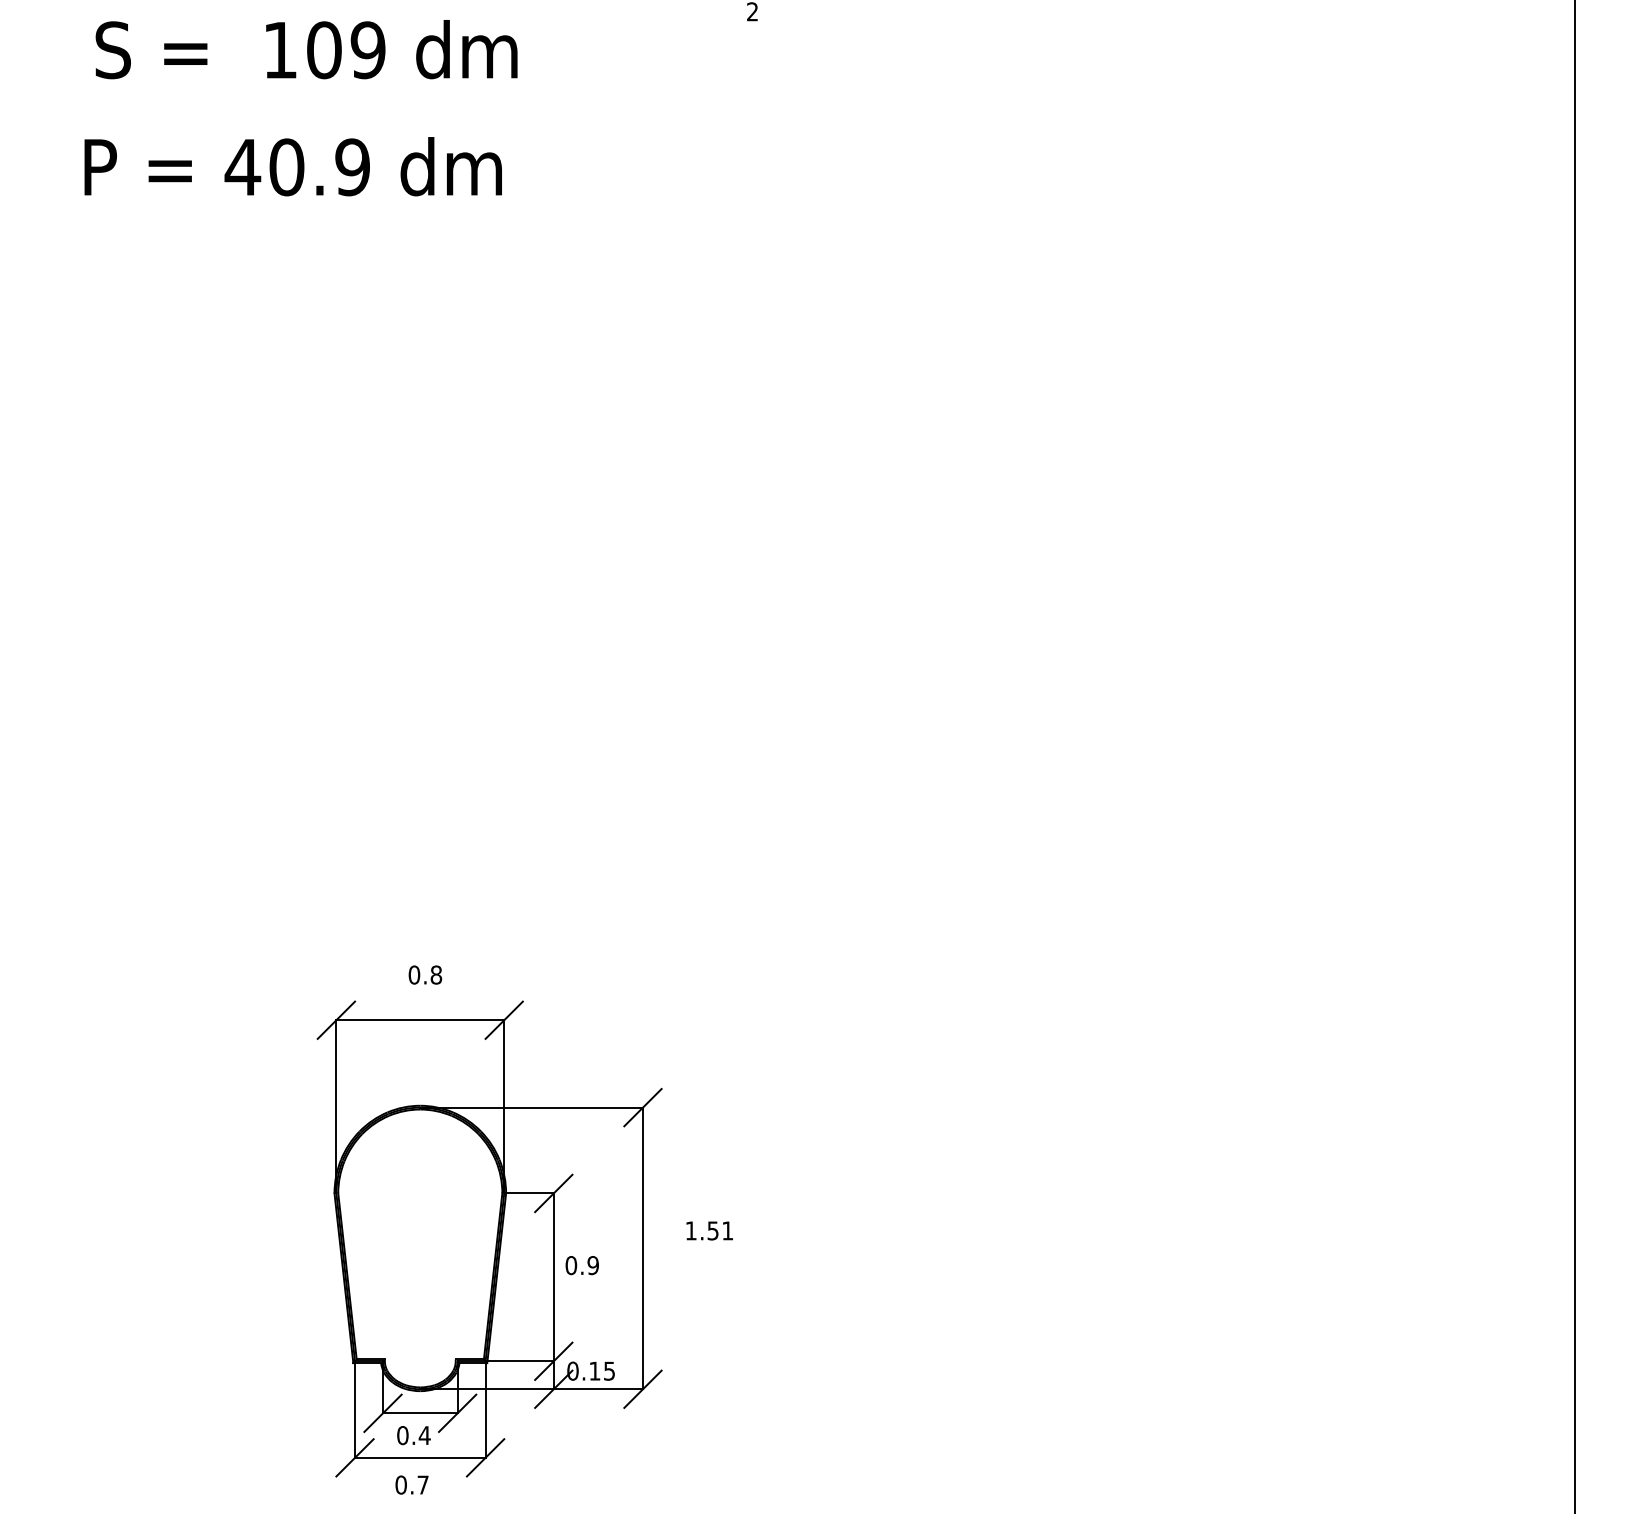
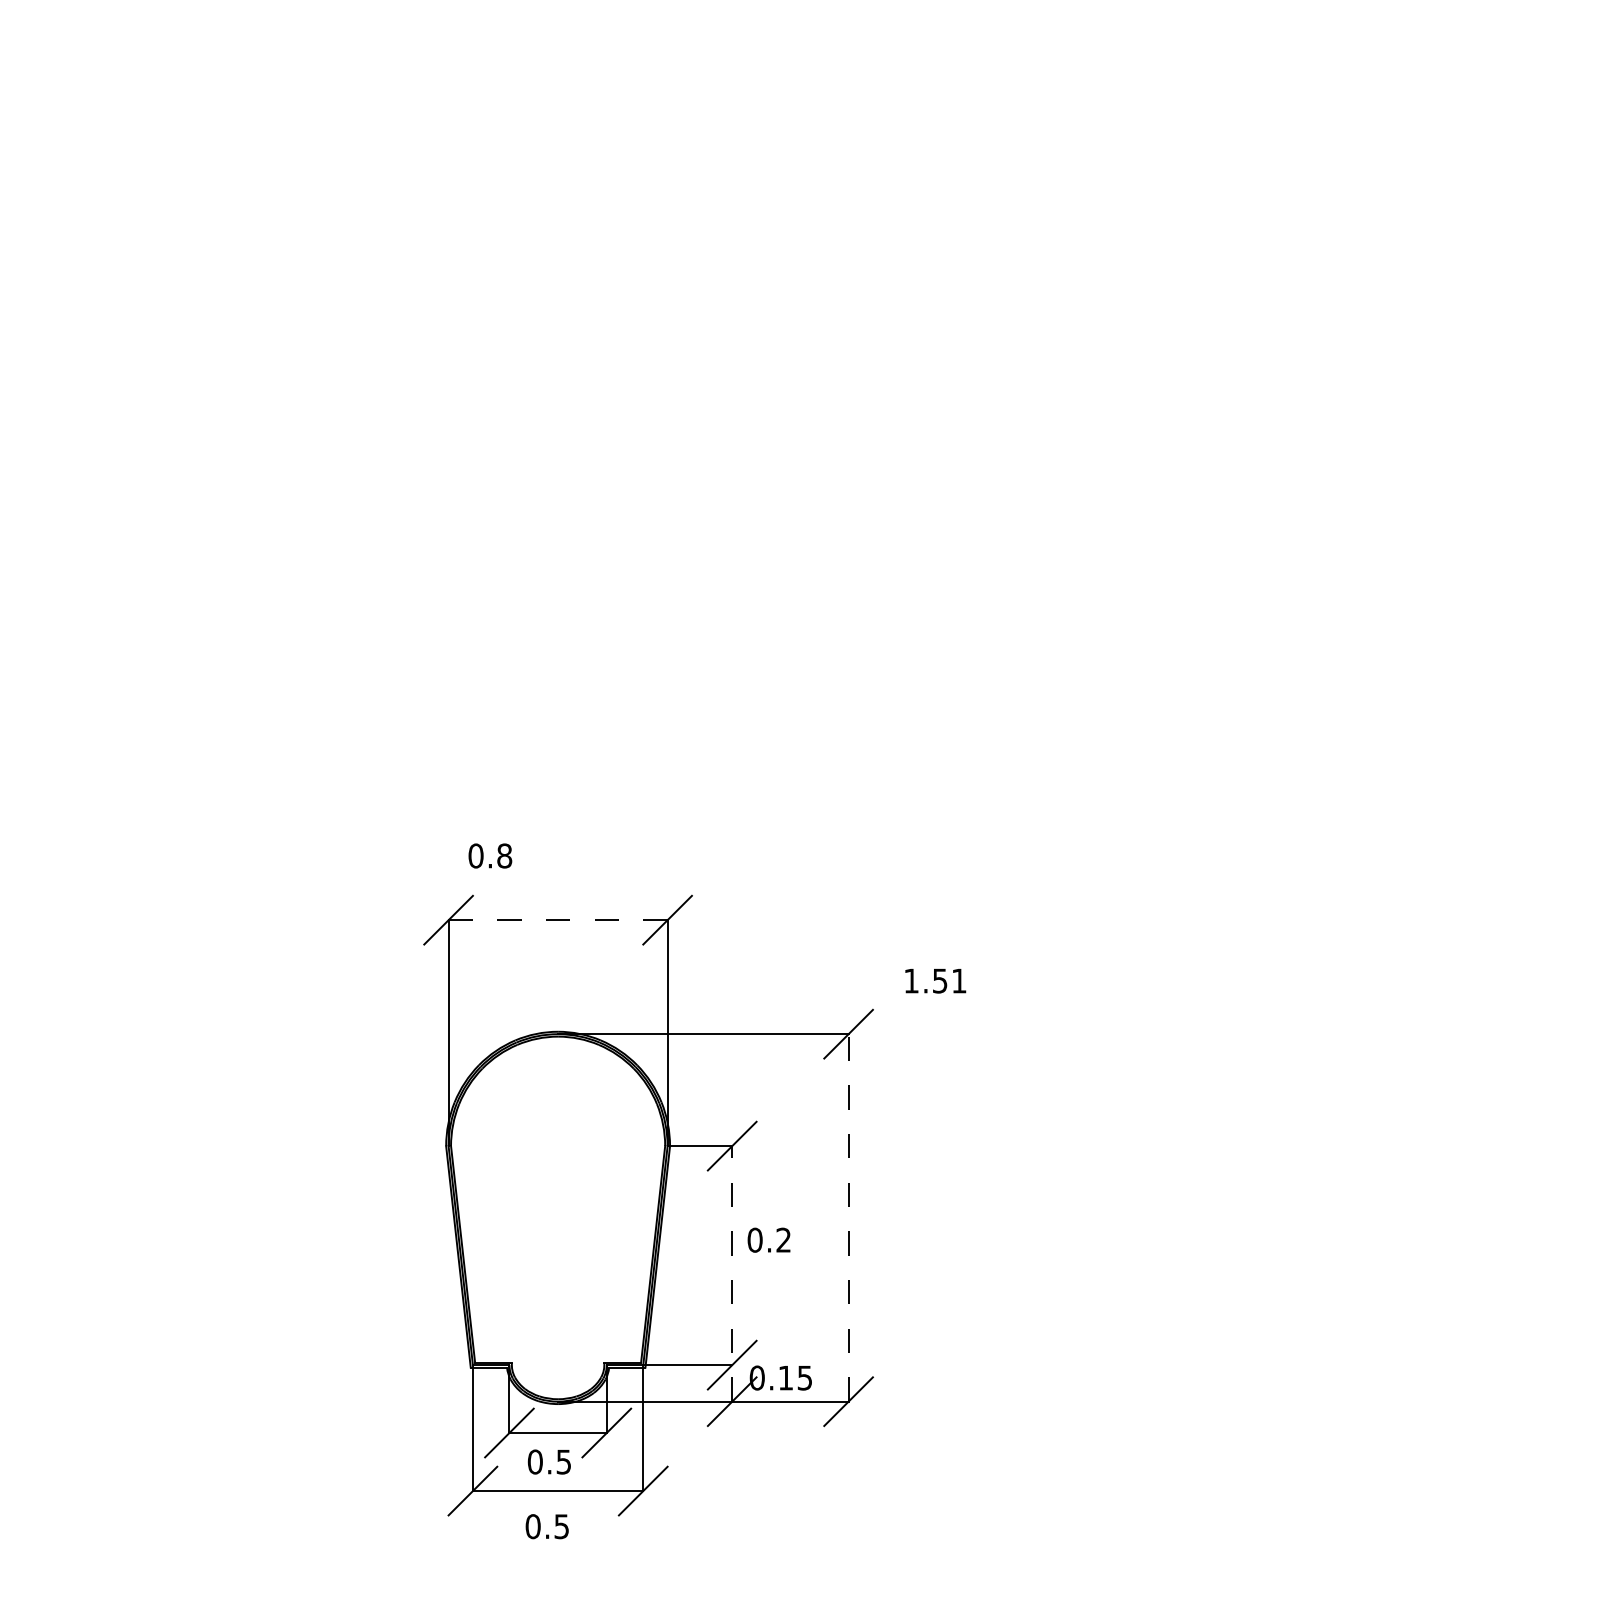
text: (425, 974) -> (490, 855), moved
line: (420, 1020) -> (558, 920), solid -> dashed
text: (709, 1230) -> (935, 980), moved
line: (642, 1248) -> (847, 1217), solid -> dashed
text: (592, 1265) -> (782, 1240), 0.9 -> 0.2
line: (553, 1291) -> (731, 1274), solid -> dashed
text: (424, 1435) -> (563, 1461), 0.4 -> 0.5
text: (422, 1484) -> (560, 1525), 0.7 -> 0.5

